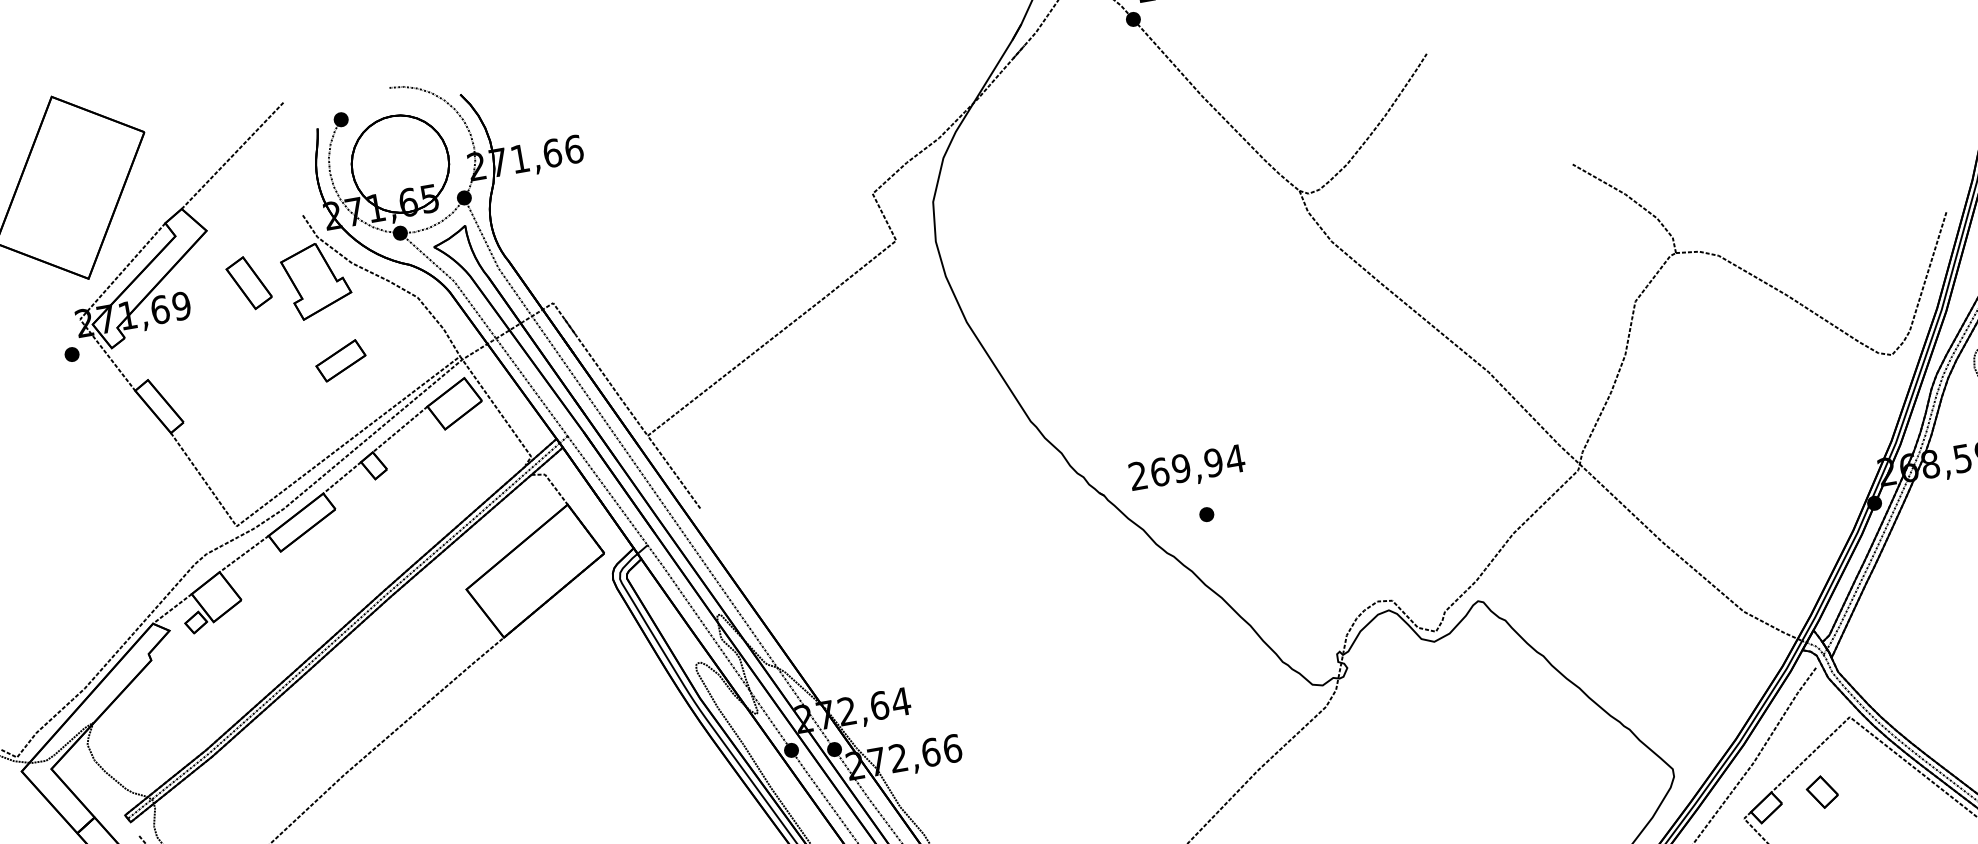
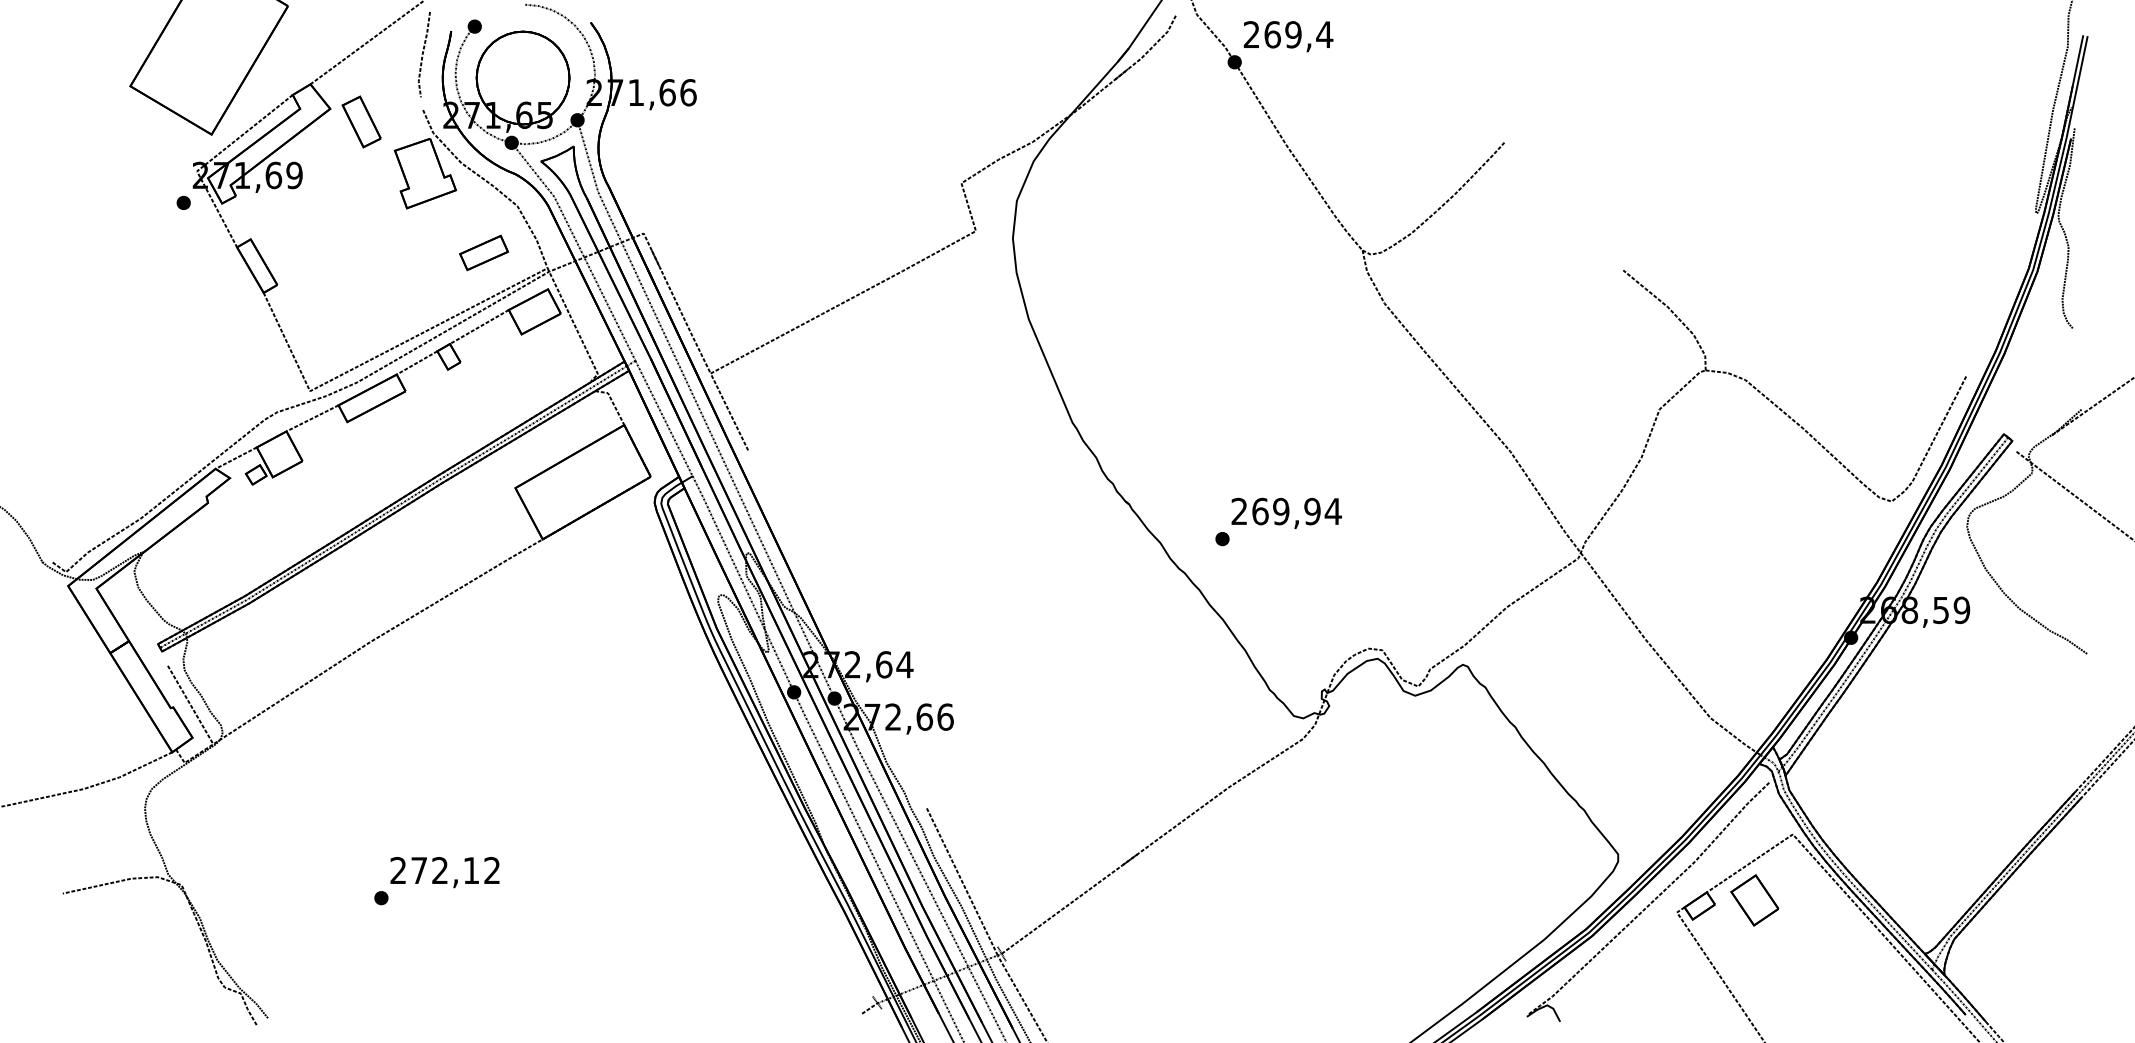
line: (293, 157) -> (423, 54), added
part: (248, 282) -> (361, 121), moved
part: (340, 360) -> (483, 252), moved
text: (1187, 468) -> (1286, 512), moved
part: (1822, 792) -> (1754, 900), size x1.67

